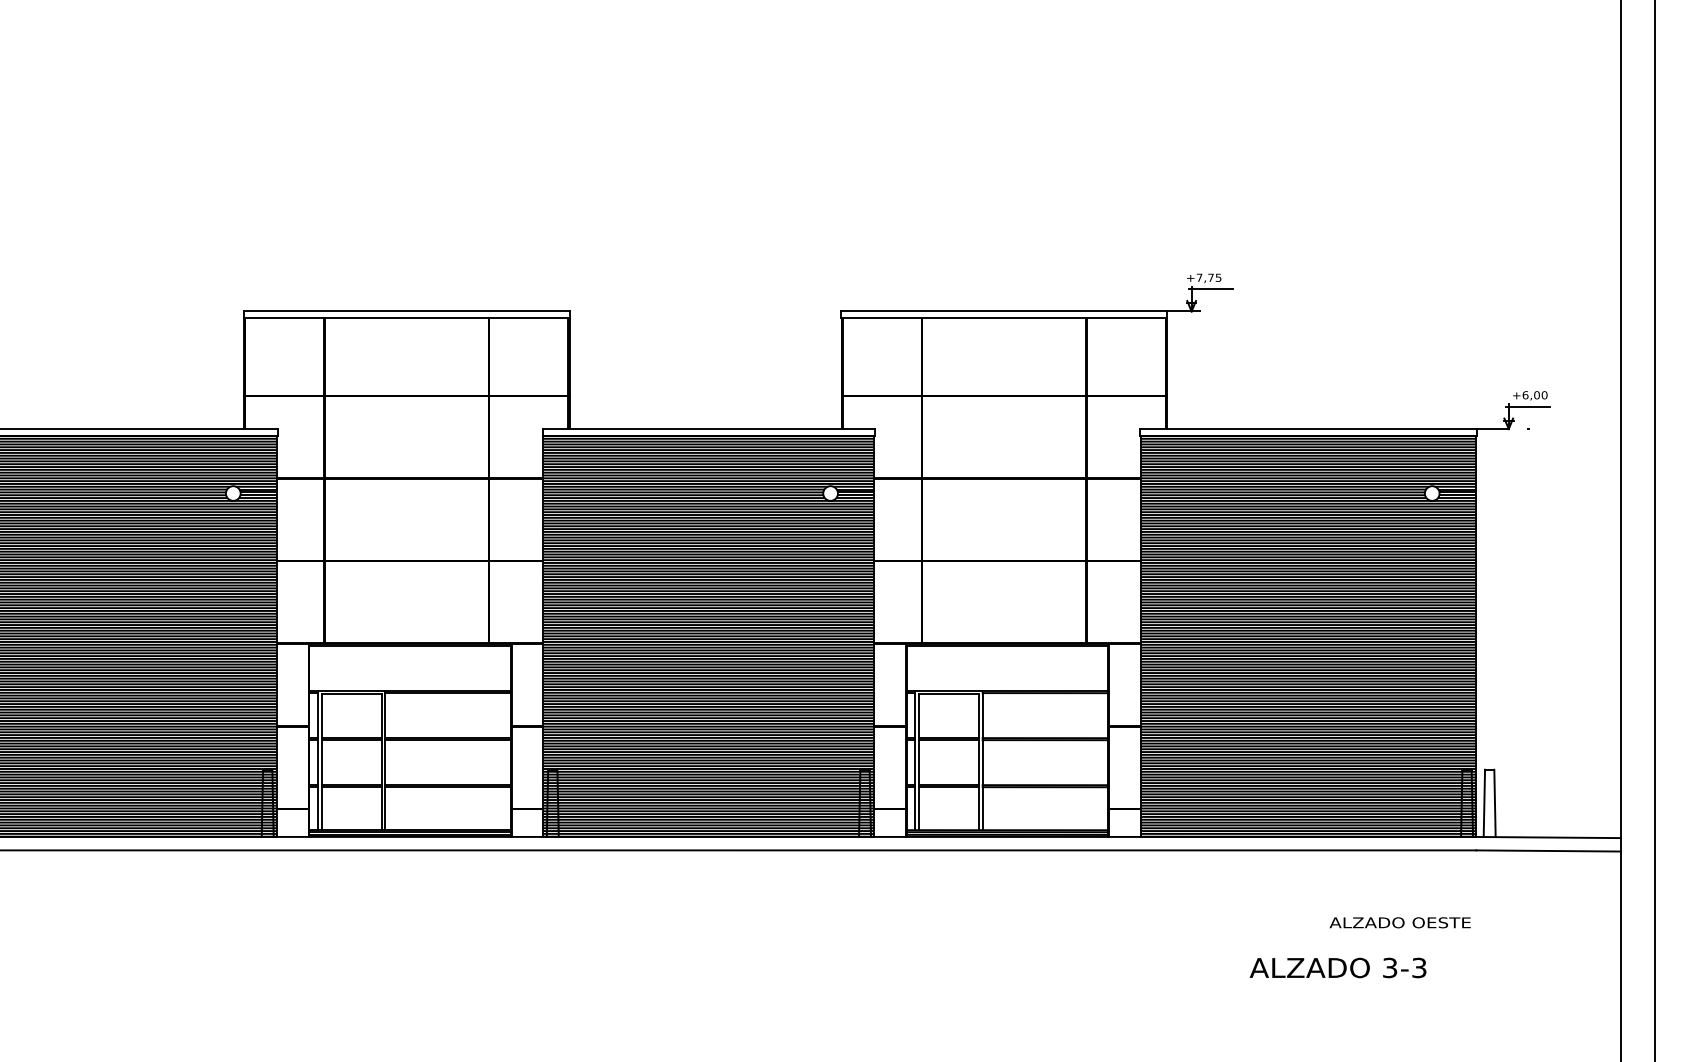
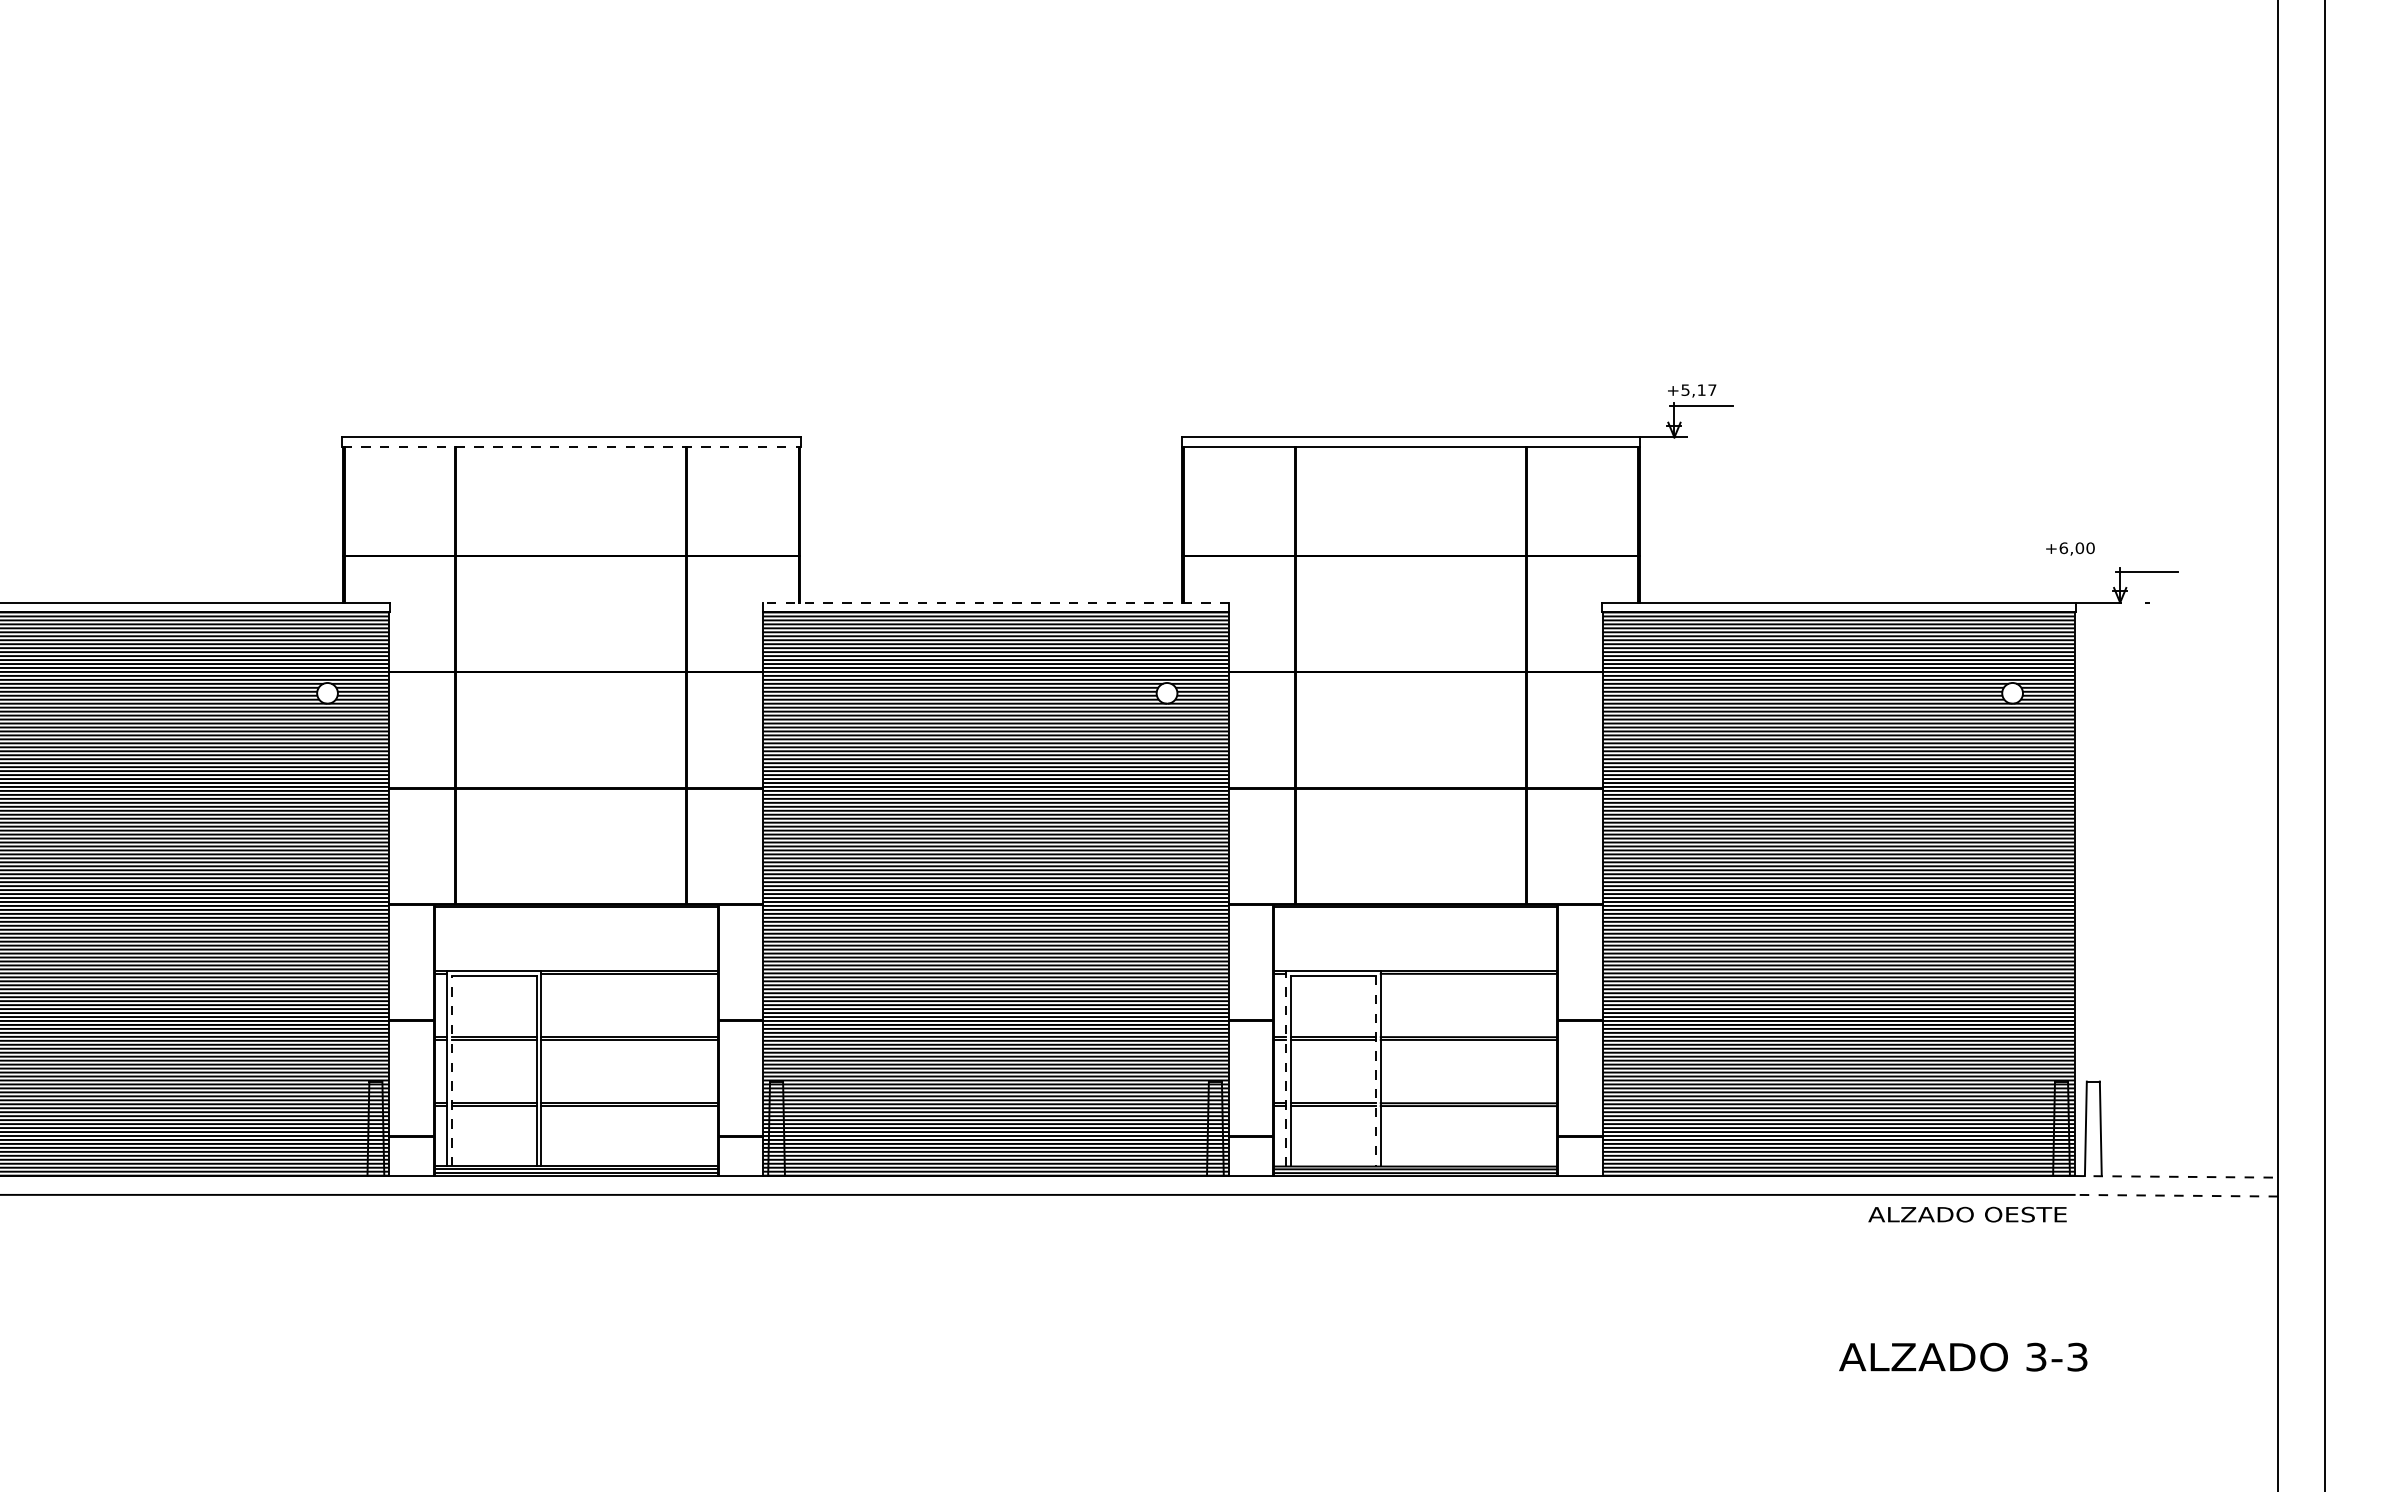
text: (1208, 277) -> (1698, 389), +7,75 -> +5,17
line: (407, 317) -> (572, 446), solid -> dashed
text: (1530, 395) -> (2070, 548), moved
line: (708, 428) -> (995, 602), solid -> dashed
line: (915, 760) -> (1286, 1068), solid -> dashed
line: (321, 761) -> (451, 1070), solid -> dashed
line: (979, 762) -> (1376, 1071), solid -> dashed
line: (1548, 837) -> (2176, 1176), solid -> dashed
line: (1548, 850) -> (2176, 1195), solid -> dashed
text: (1400, 922) -> (1967, 1214), moved
text: (1338, 967) -> (1963, 1356), moved

